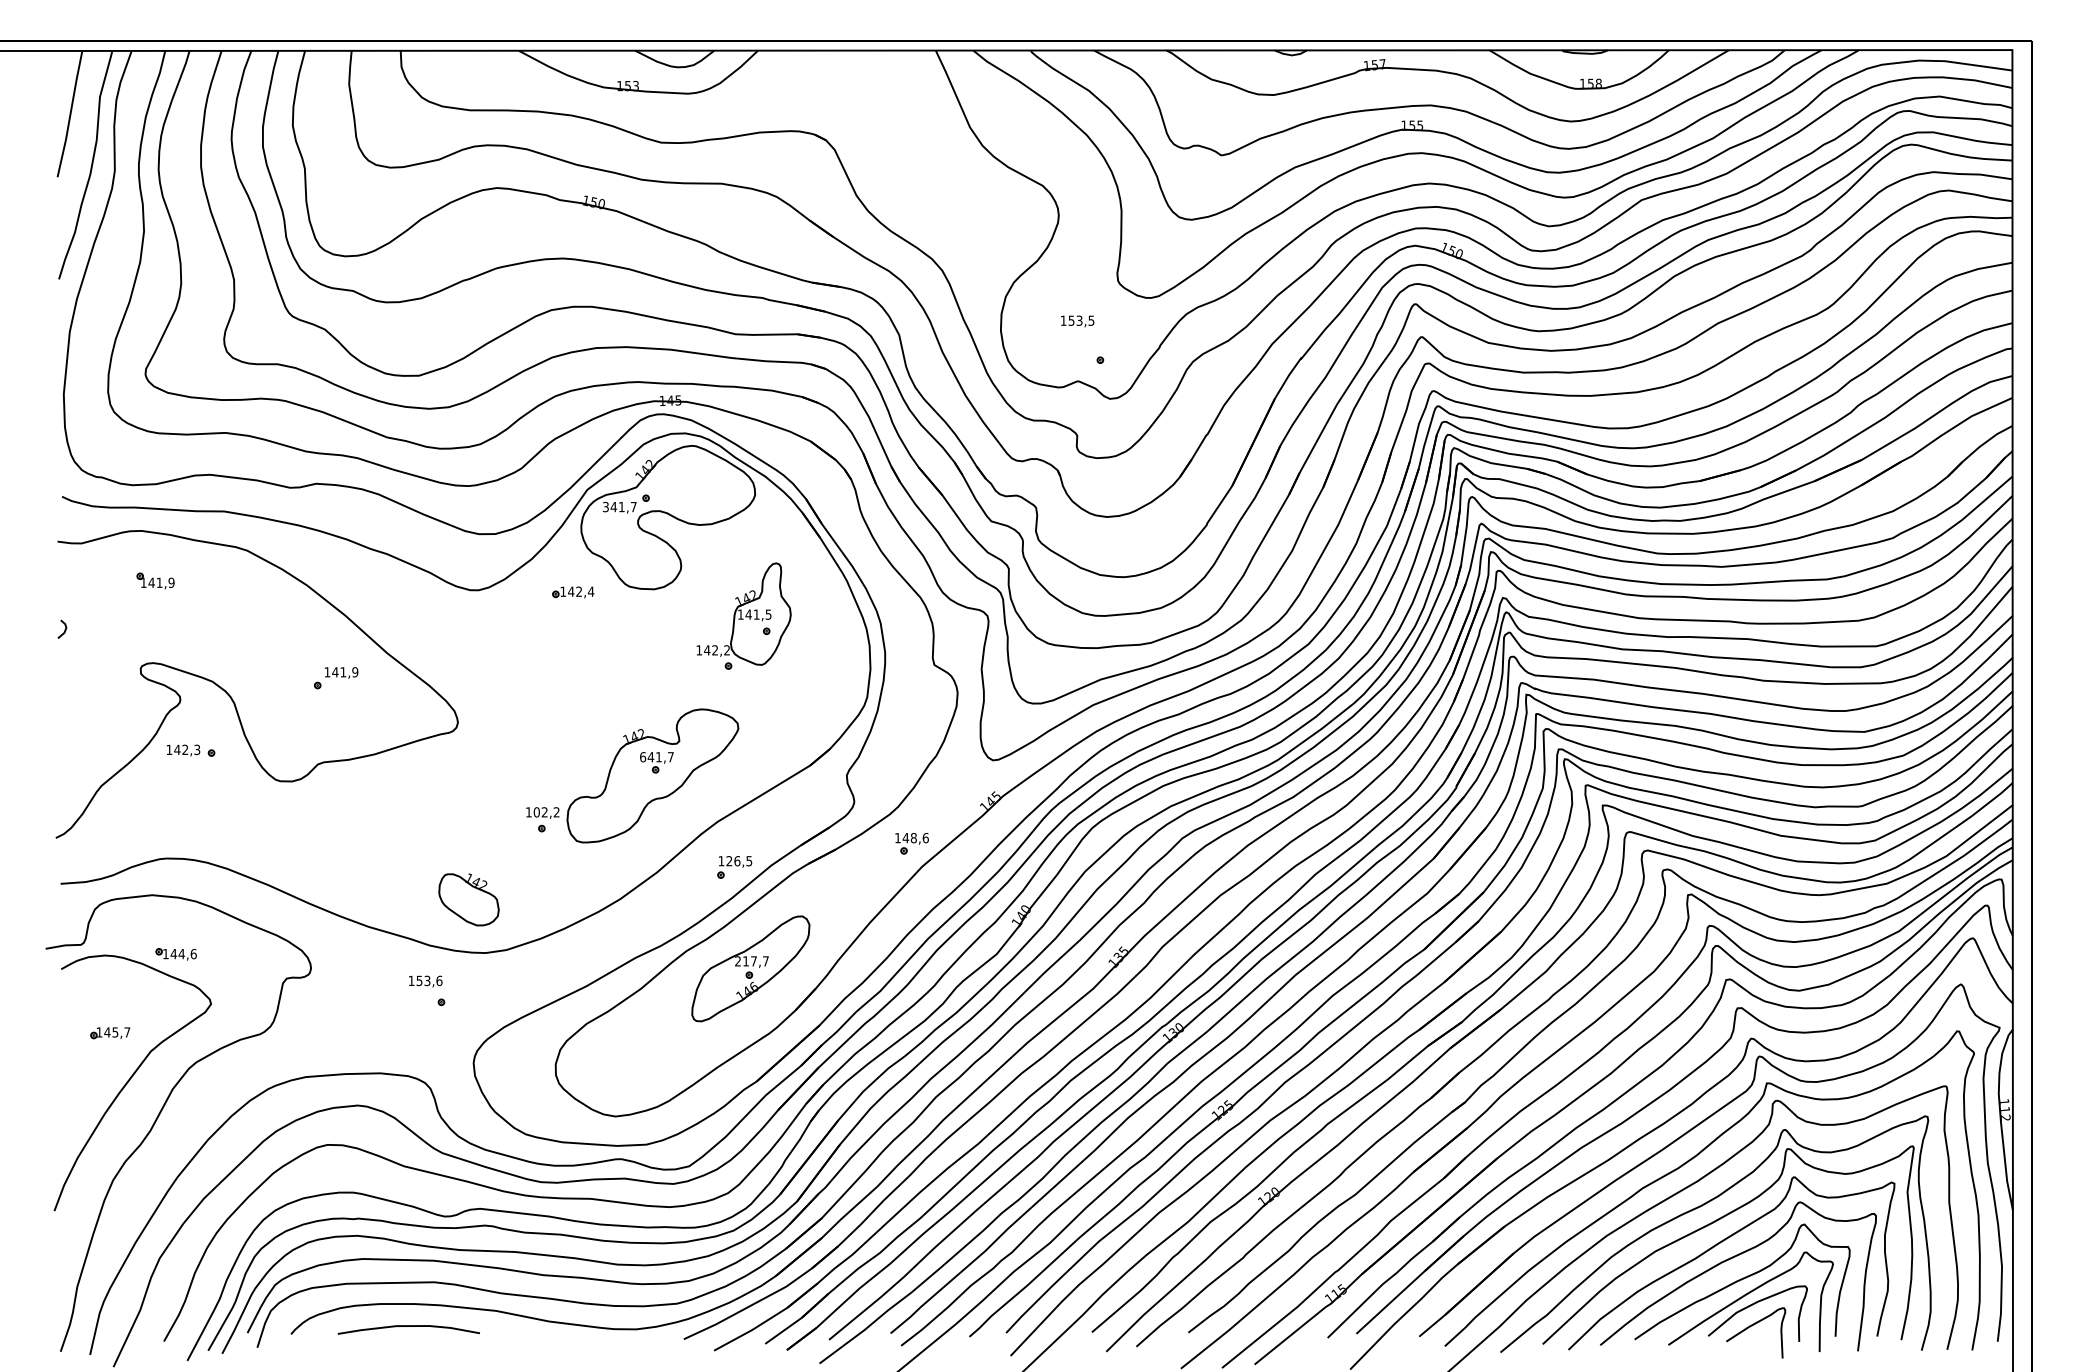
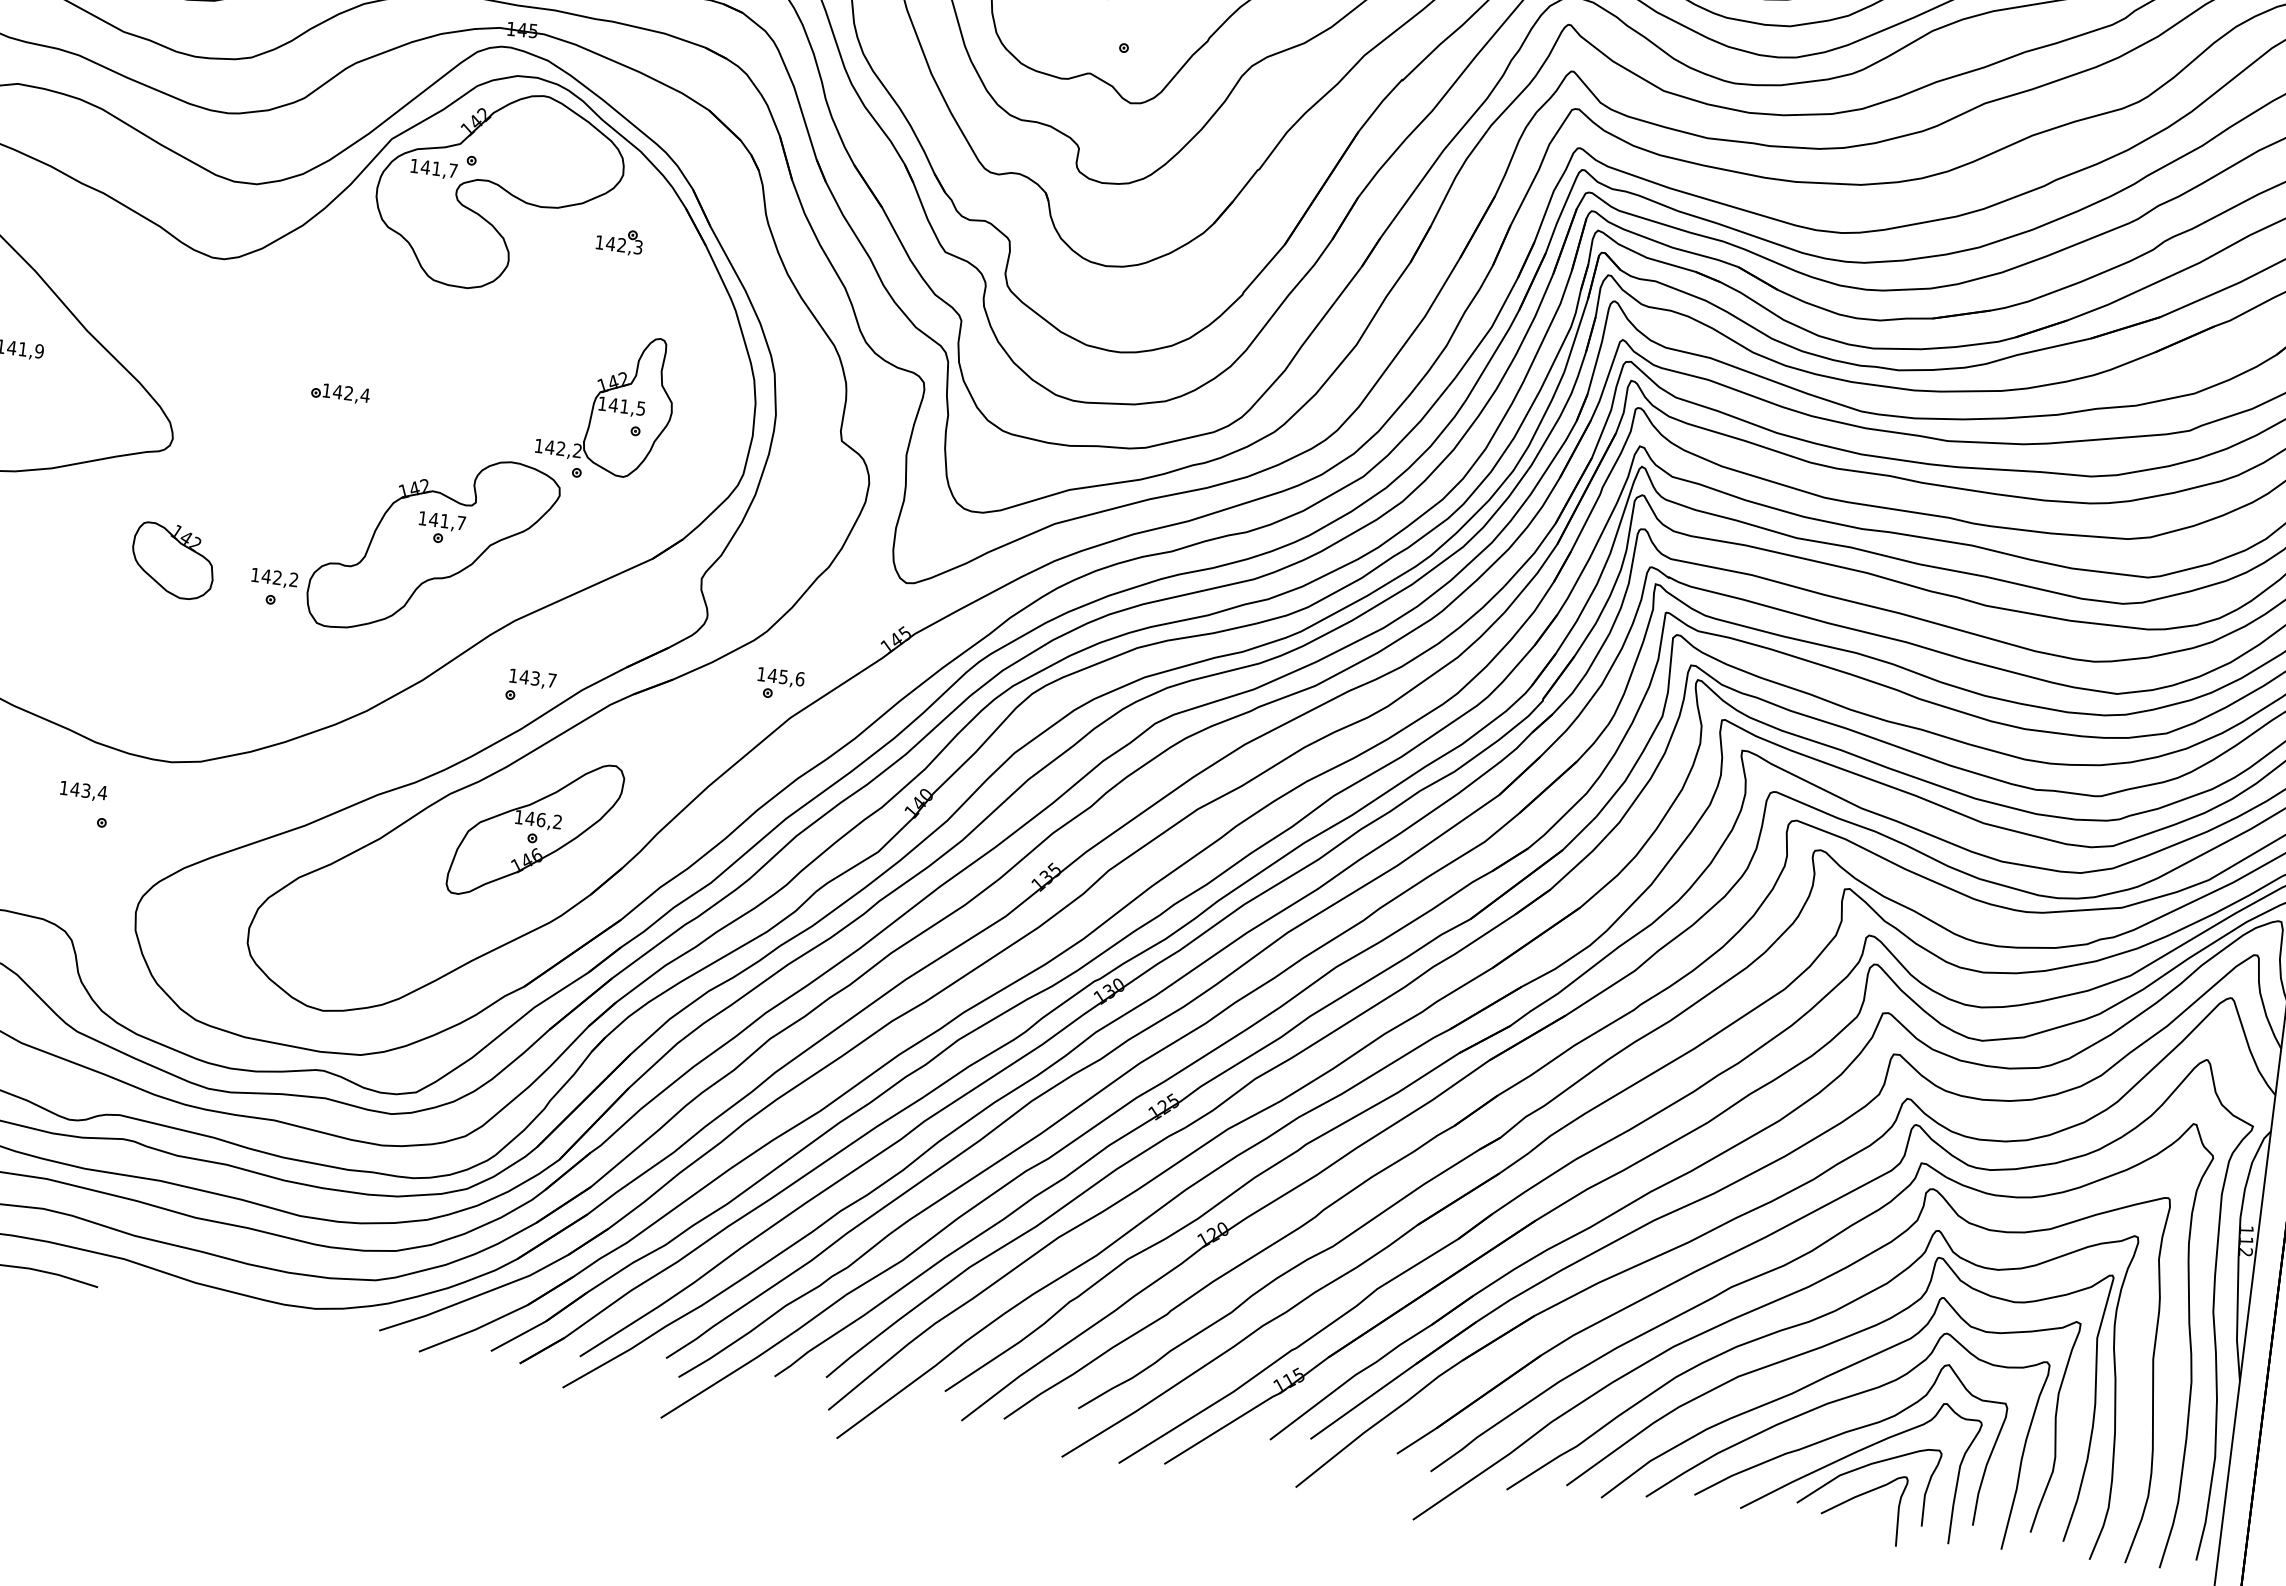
text: (605, 506) -> (414, 165), 341,7 -> 141,7
part: (758, 542) -> (619, 241), added
part: (573, 592) -> (340, 393), moved
part: (743, 615) -> (606, 405), moved
text: (643, 757) -> (423, 518), 641,7 -> 141,7
text: (536, 812) -> (266, 576), 102,2 -> 142,2
text: (913, 838) -> (783, 677), 148,6 -> 145,6
text: (739, 861) -> (538, 679), 126,5 -> 143,7
part: (468, 899) -> (172, 560), moved
text: (751, 961) -> (537, 819), 217,7 -> 146,2
text: (429, 980) -> (89, 790), 153,6 -> 143,4

